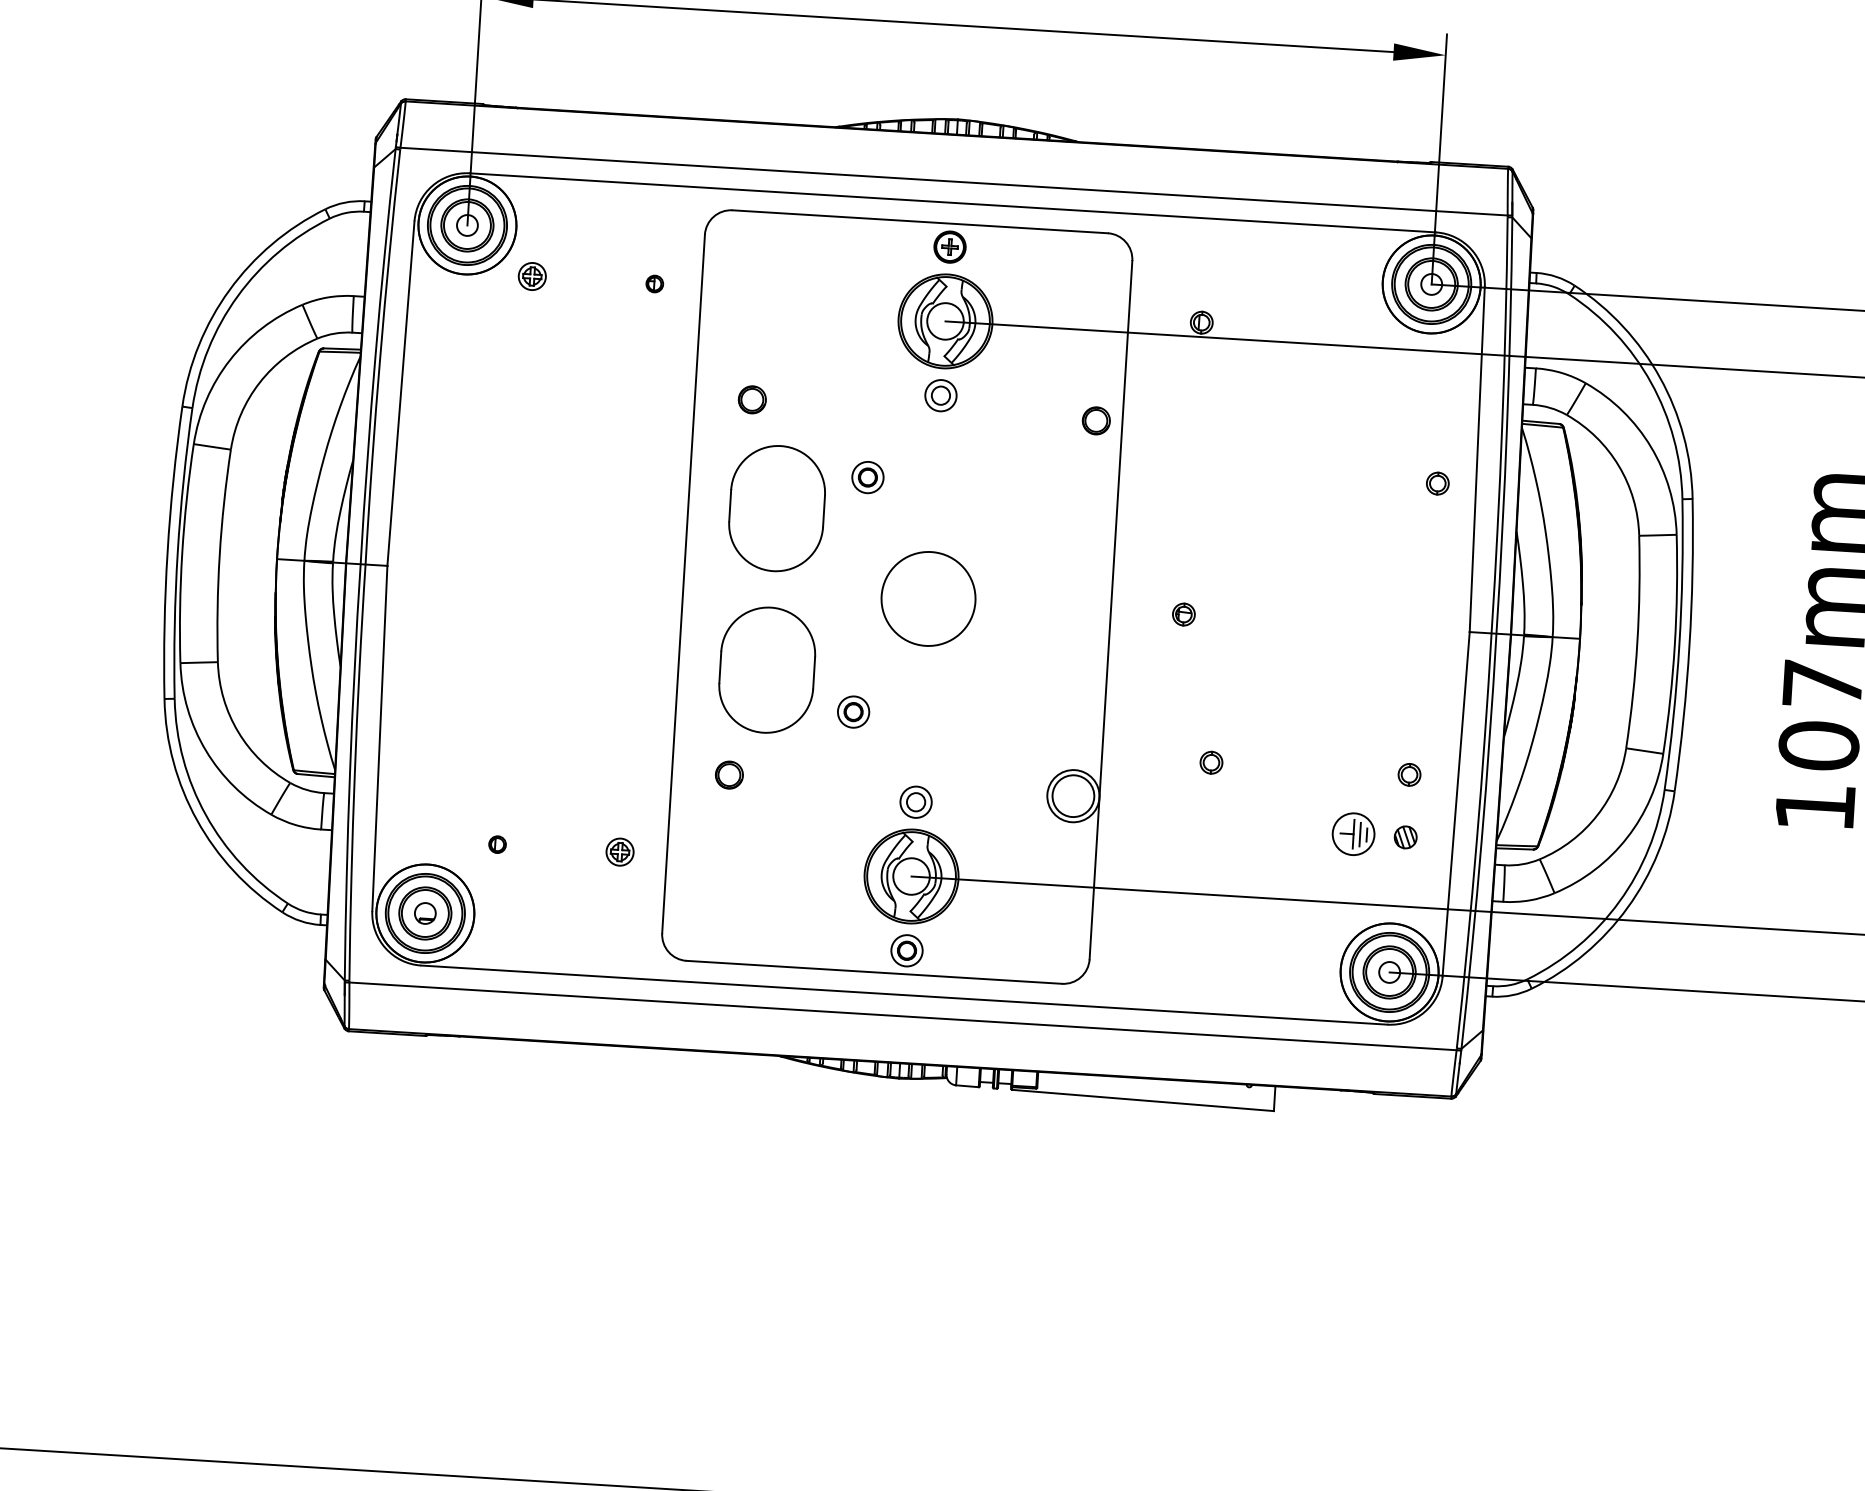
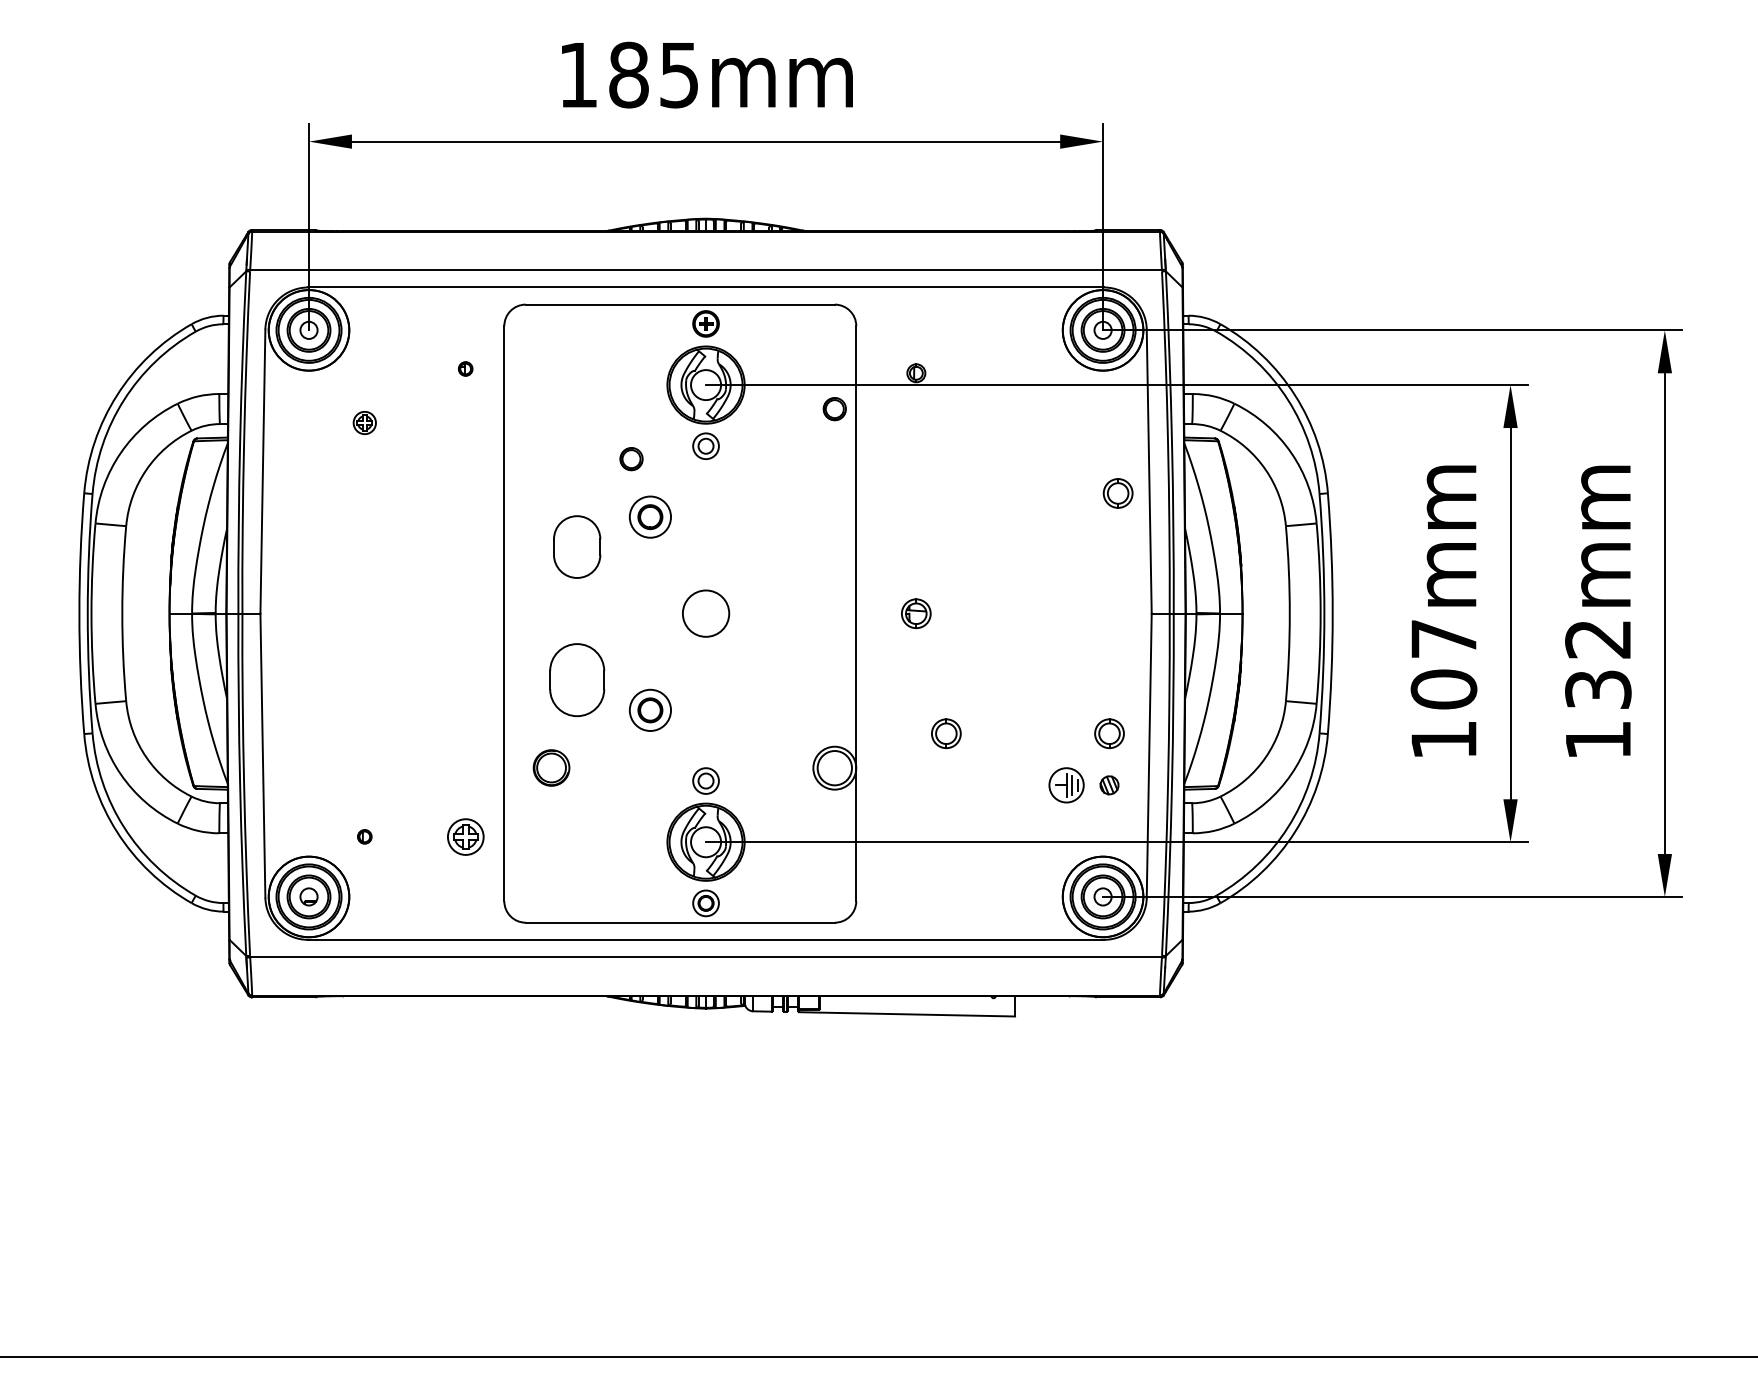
part: (531, 275) -> (364, 422), moved
part: (752, 400) -> (631, 459), moved
part: (1095, 421) -> (834, 409), moved
part: (867, 476) -> (649, 516), size x1.6
part: (1437, 483) -> (1117, 493), size x1.6
part: (776, 507) -> (576, 546), size x0.6
circle: (927, 598) -> (705, 613), size x0.6
part: (1184, 614) -> (916, 613), size x1.6
part: (766, 669) -> (576, 679), size x0.7
part: (852, 711) -> (649, 709), size x1.6
part: (1211, 762) -> (946, 733), size x1.6
part: (1409, 774) -> (1109, 733), size x1.6
part: (729, 775) -> (551, 768), size x1.6
part: (619, 851) -> (465, 836), size x1.6

